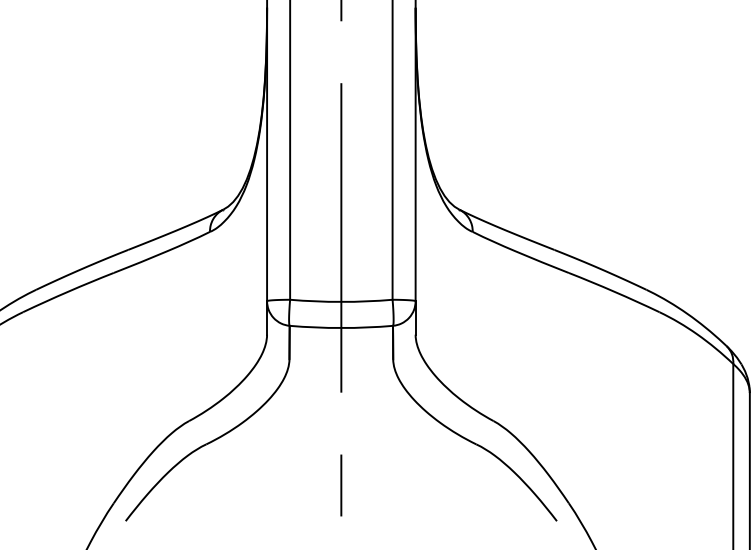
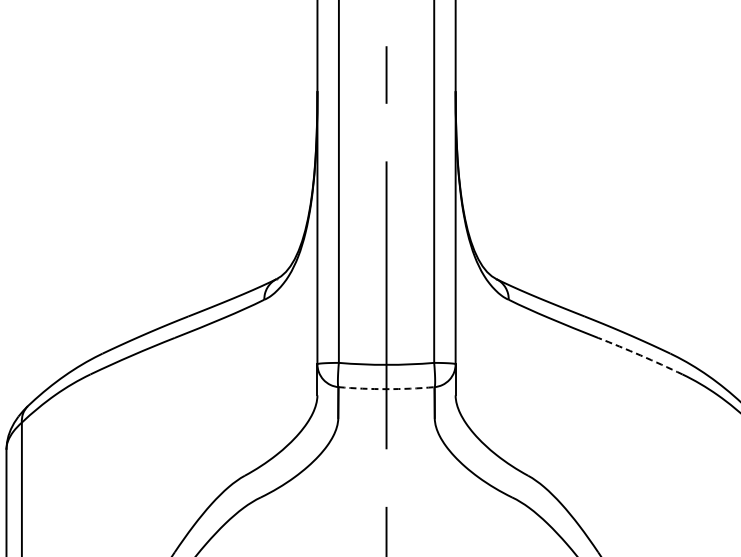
arc: (614, 291) -> (640, 355), solid -> dashed
arc: (341, 328) -> (386, 389), solid -> dashed

